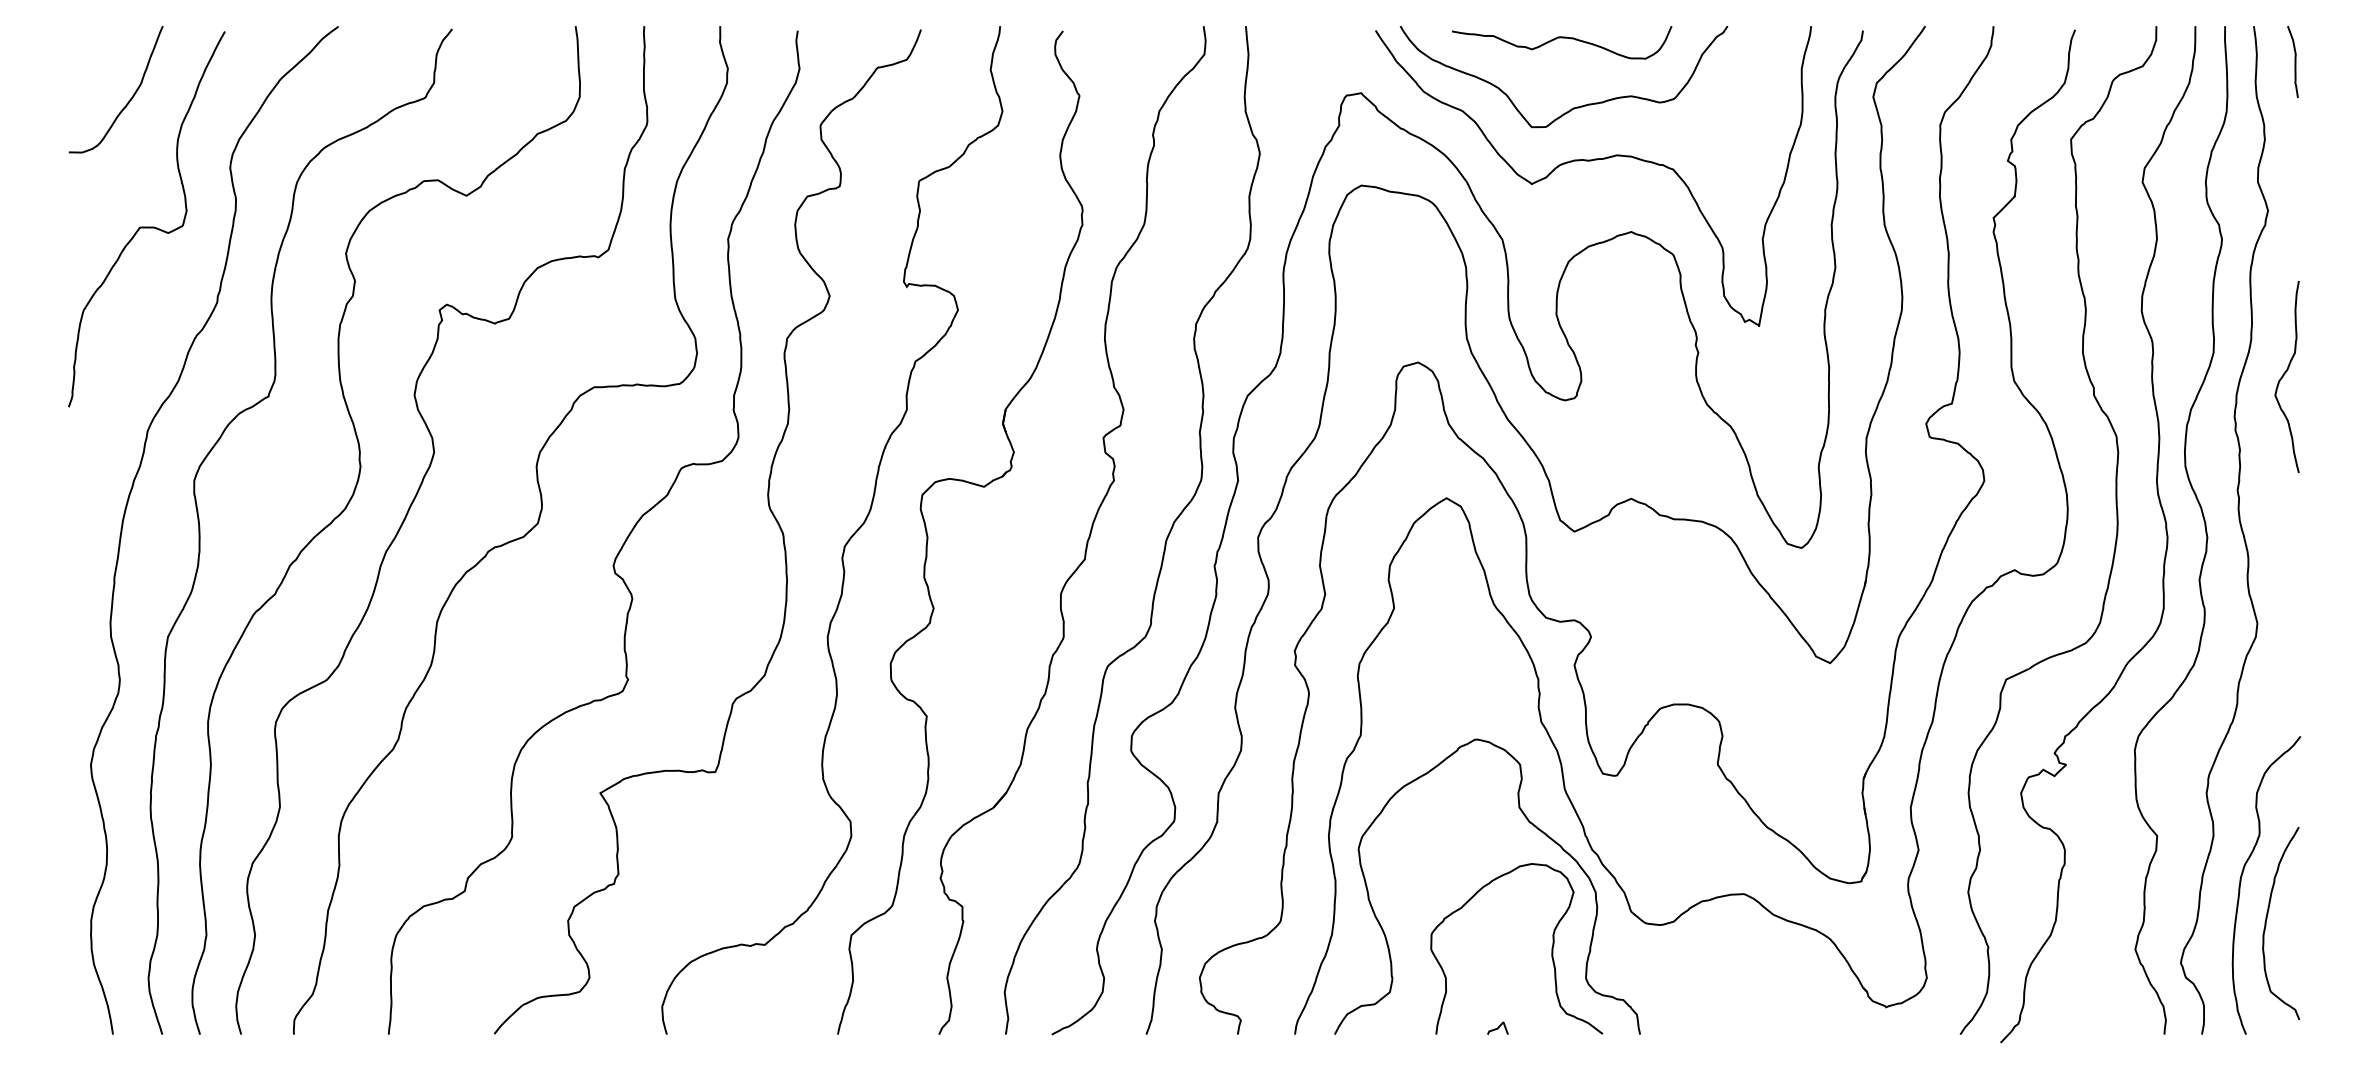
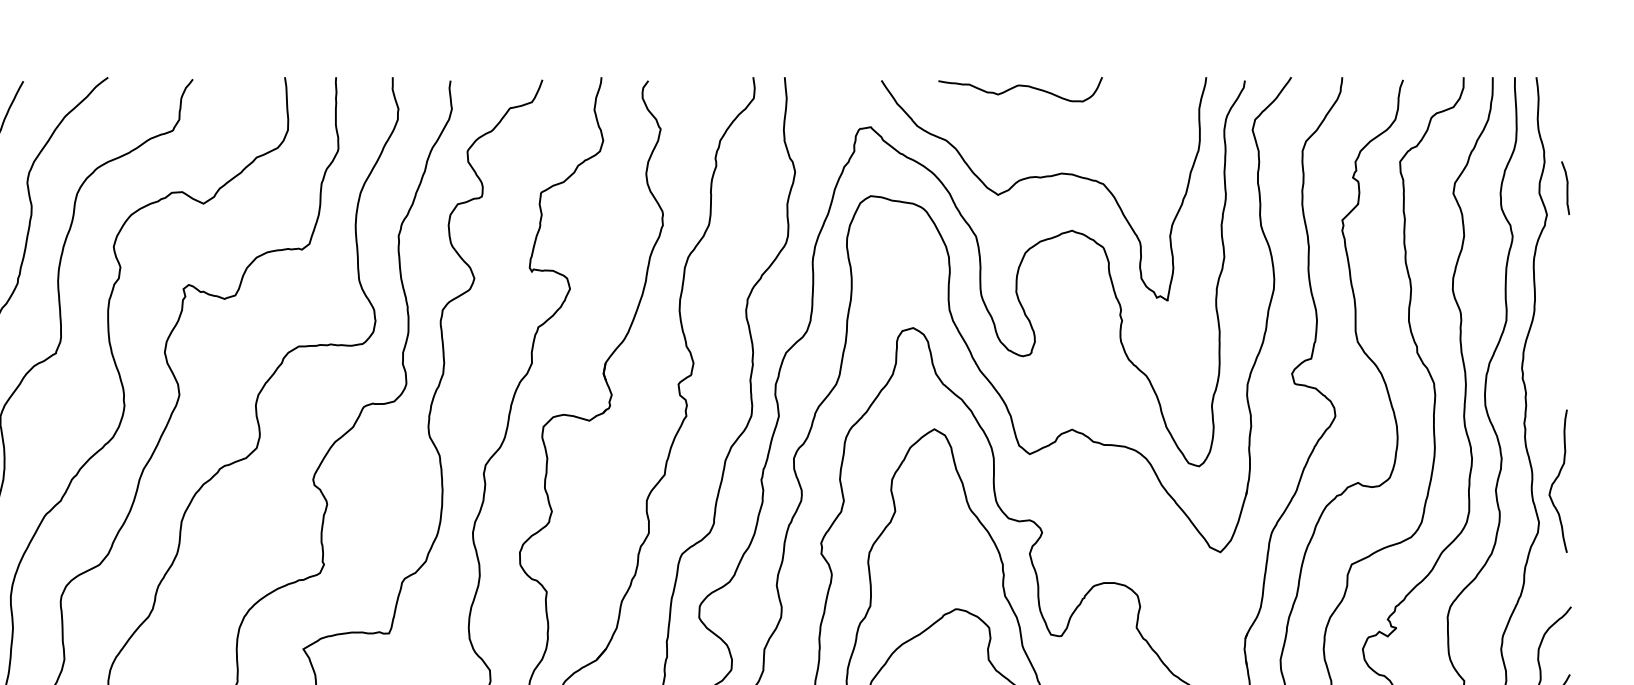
curve: (2294, 61) -> (1566, 187), moved
curve: (1573, 107) -> (1029, 137), removed
curve: (2284, 375) -> (1556, 480), moved

